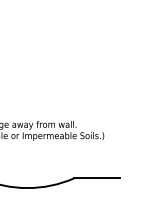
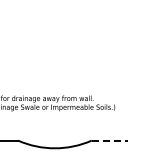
line: (96, 178) -> (109, 140), solid -> dashed

